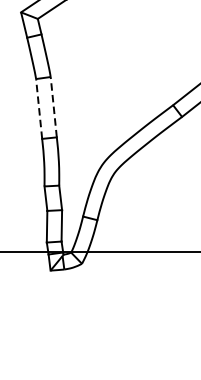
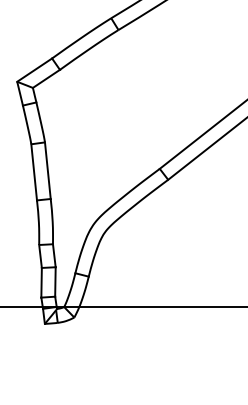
line: (53, 106) -> (47, 170), dashed -> solid
line: (39, 108) -> (34, 171), dashed -> solid

